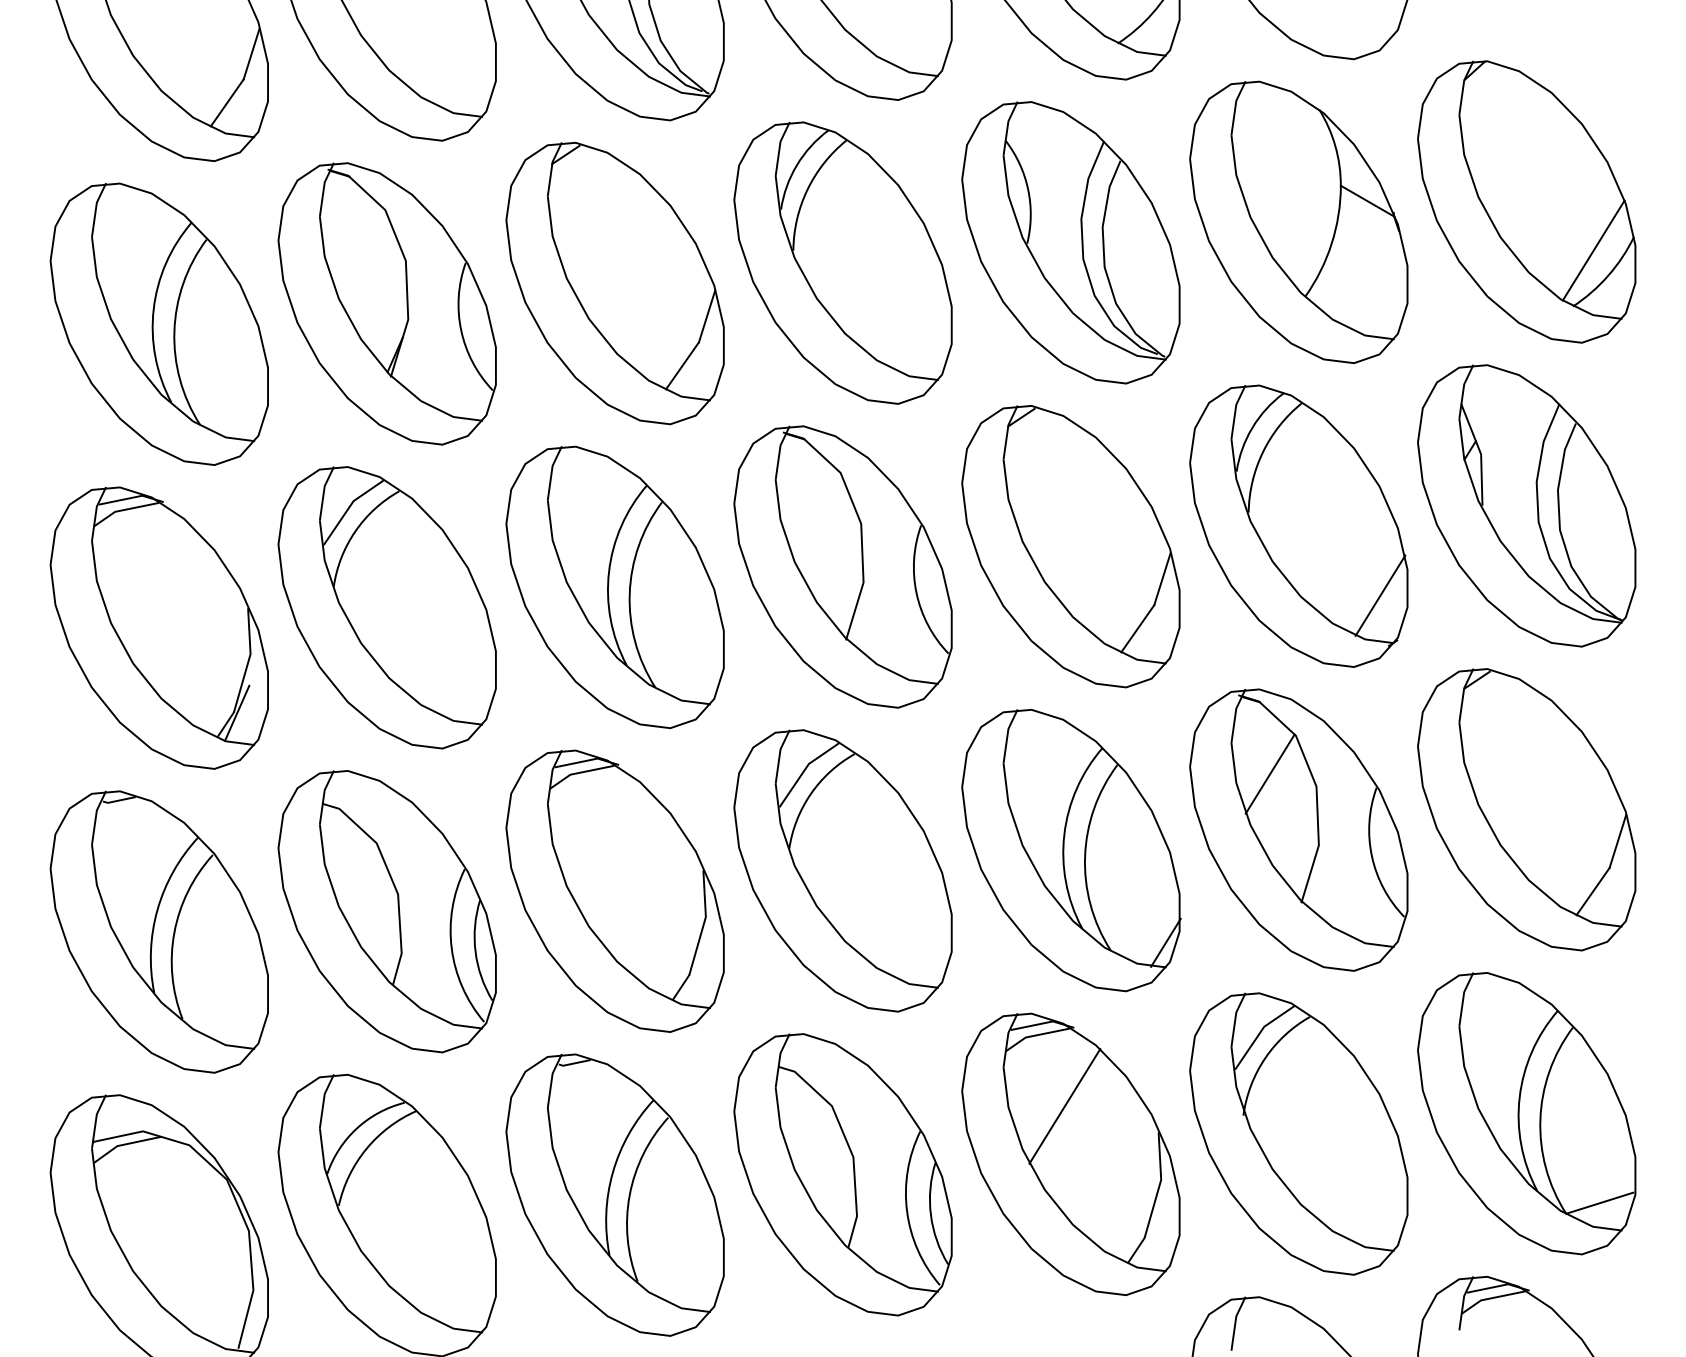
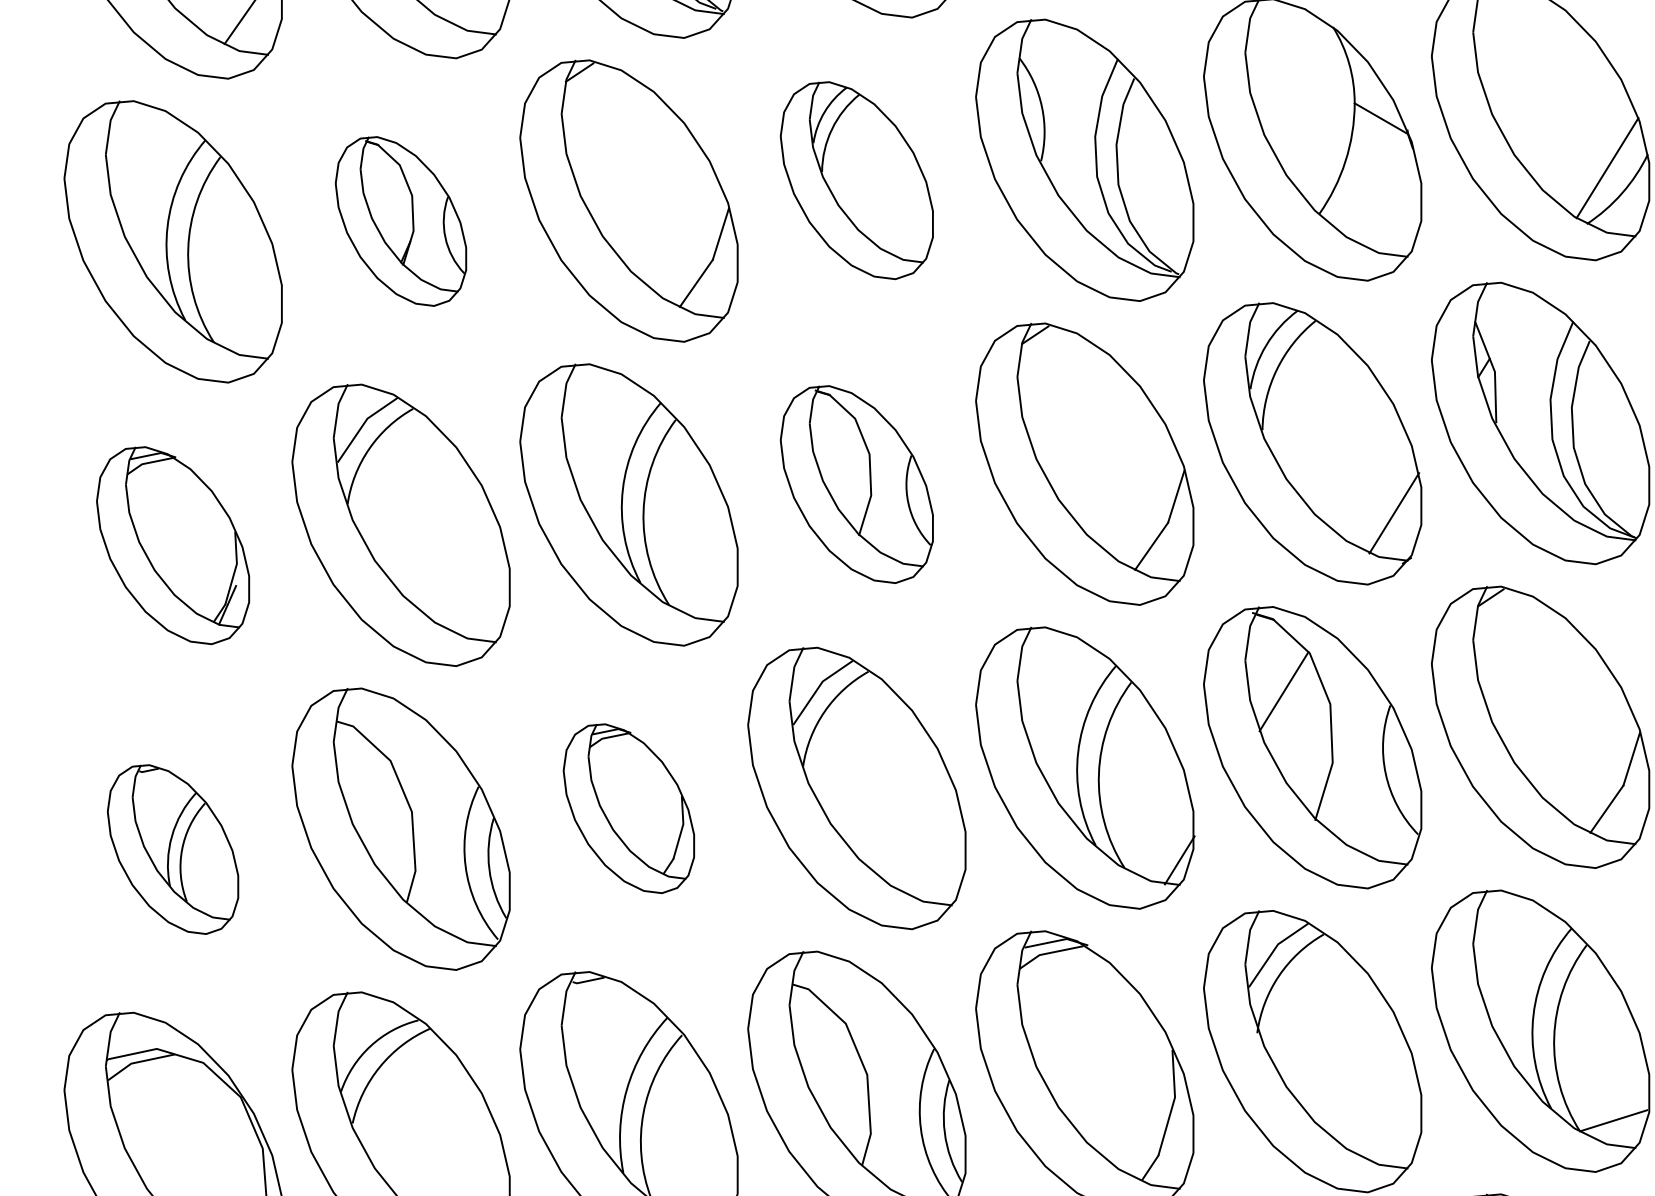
part: (842, 262) -> (856, 180), size x0.7
part: (386, 303) -> (400, 221), size x0.6
part: (842, 566) -> (856, 484), size x0.7
part: (158, 627) -> (172, 545), size x0.7
part: (614, 890) -> (628, 808), size x0.6
part: (158, 931) -> (172, 849), size x0.6
line: (1064, 1106) -> (1078, 1024), removed

